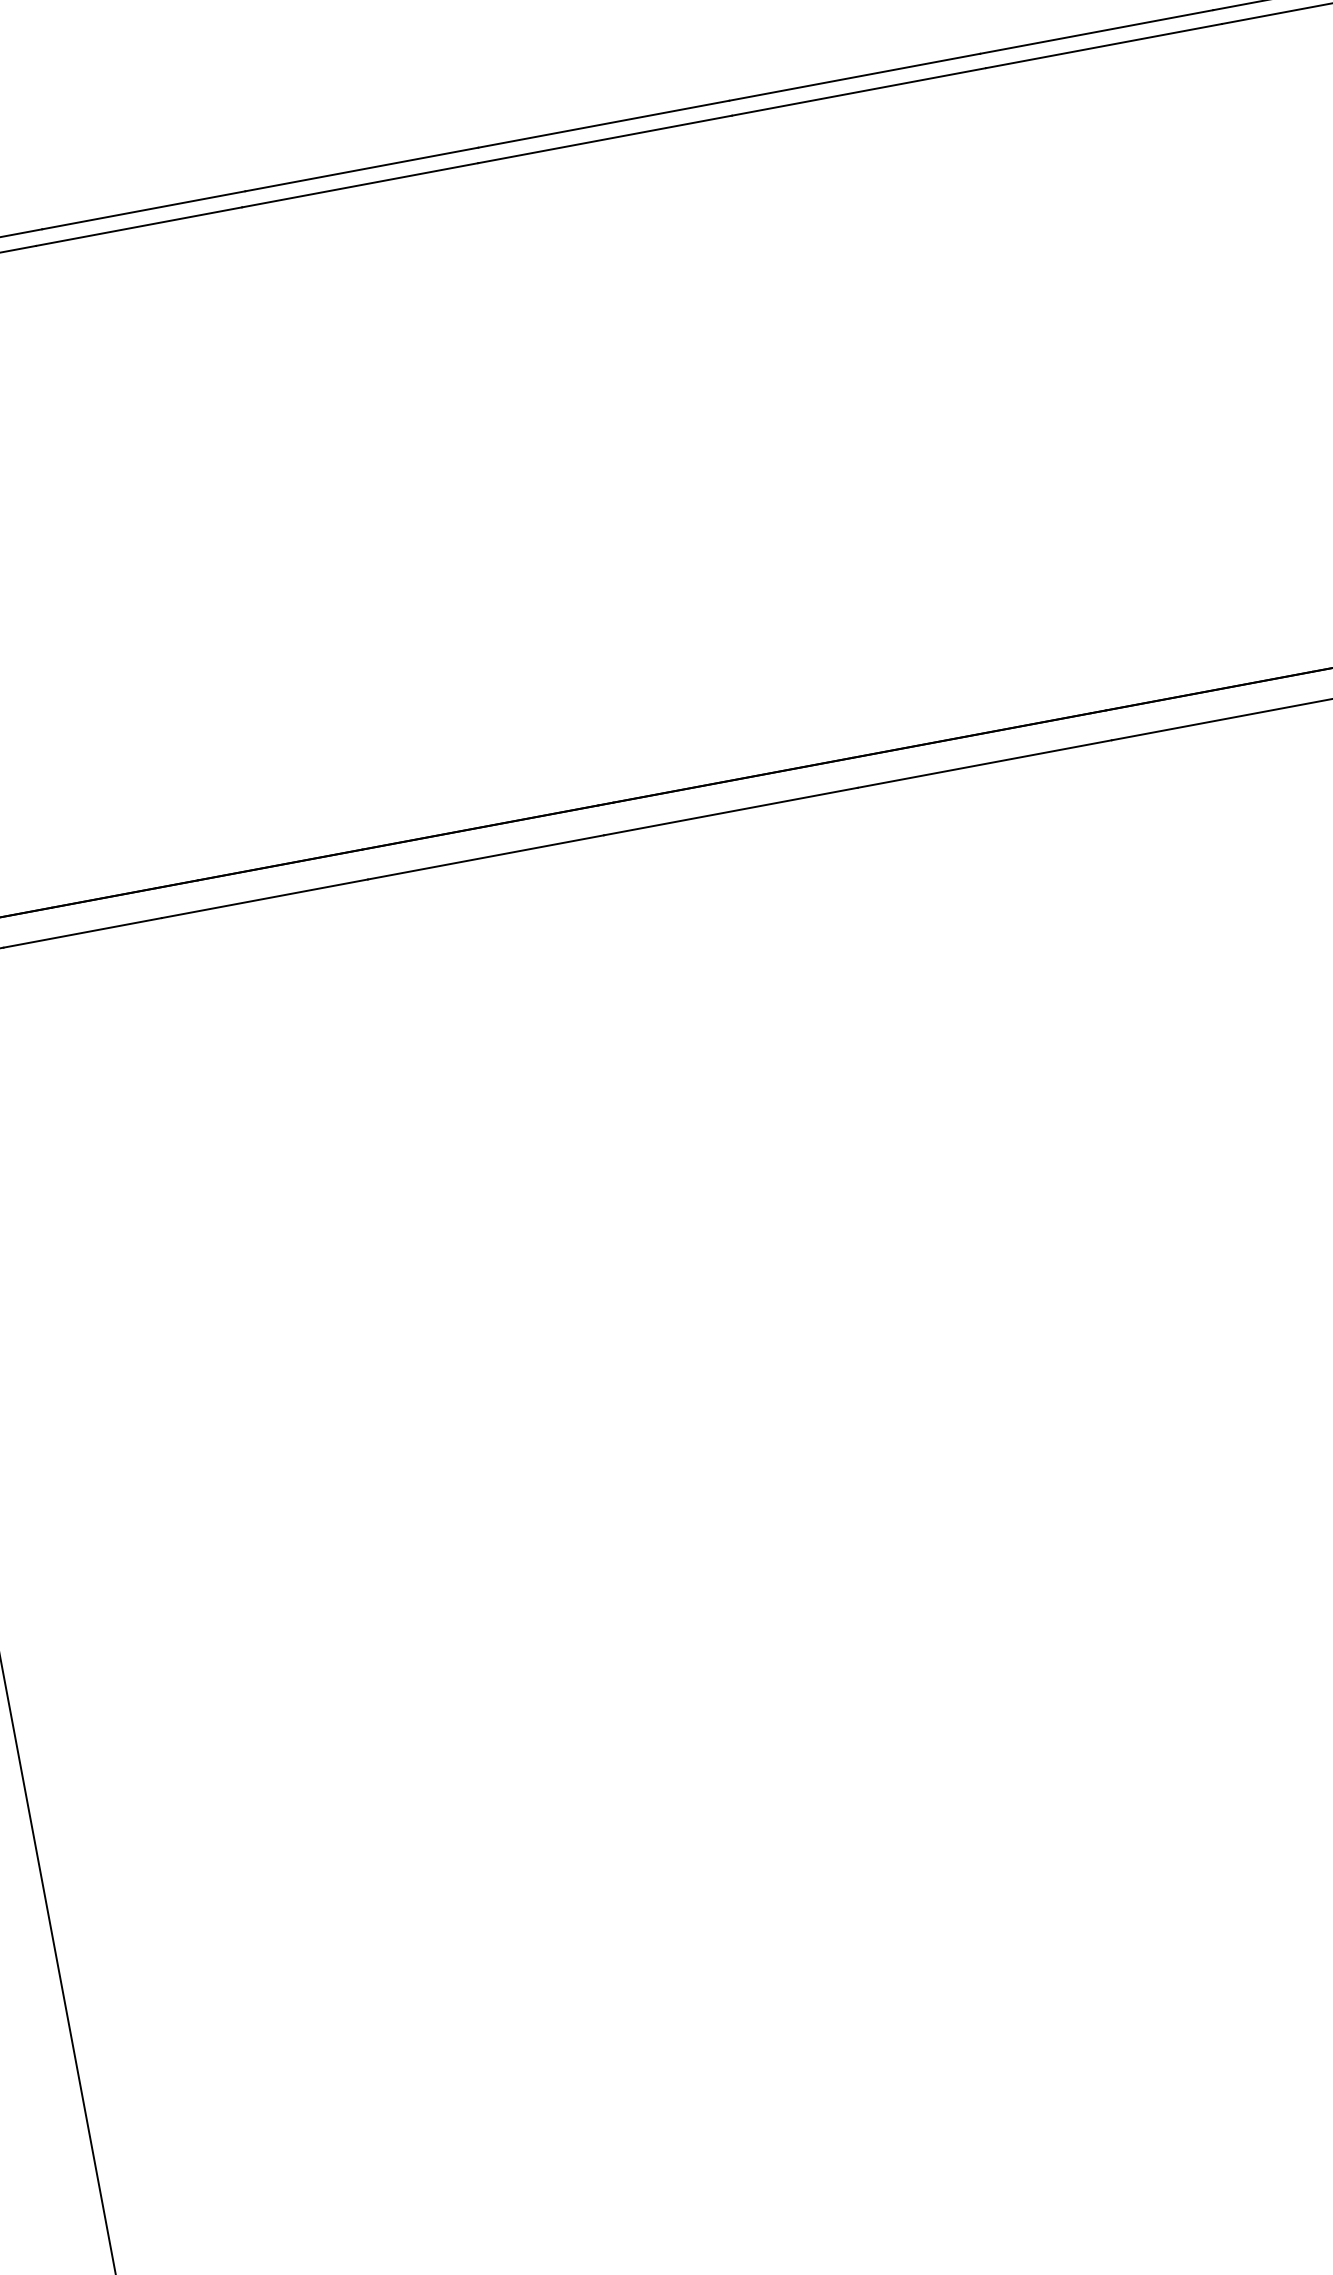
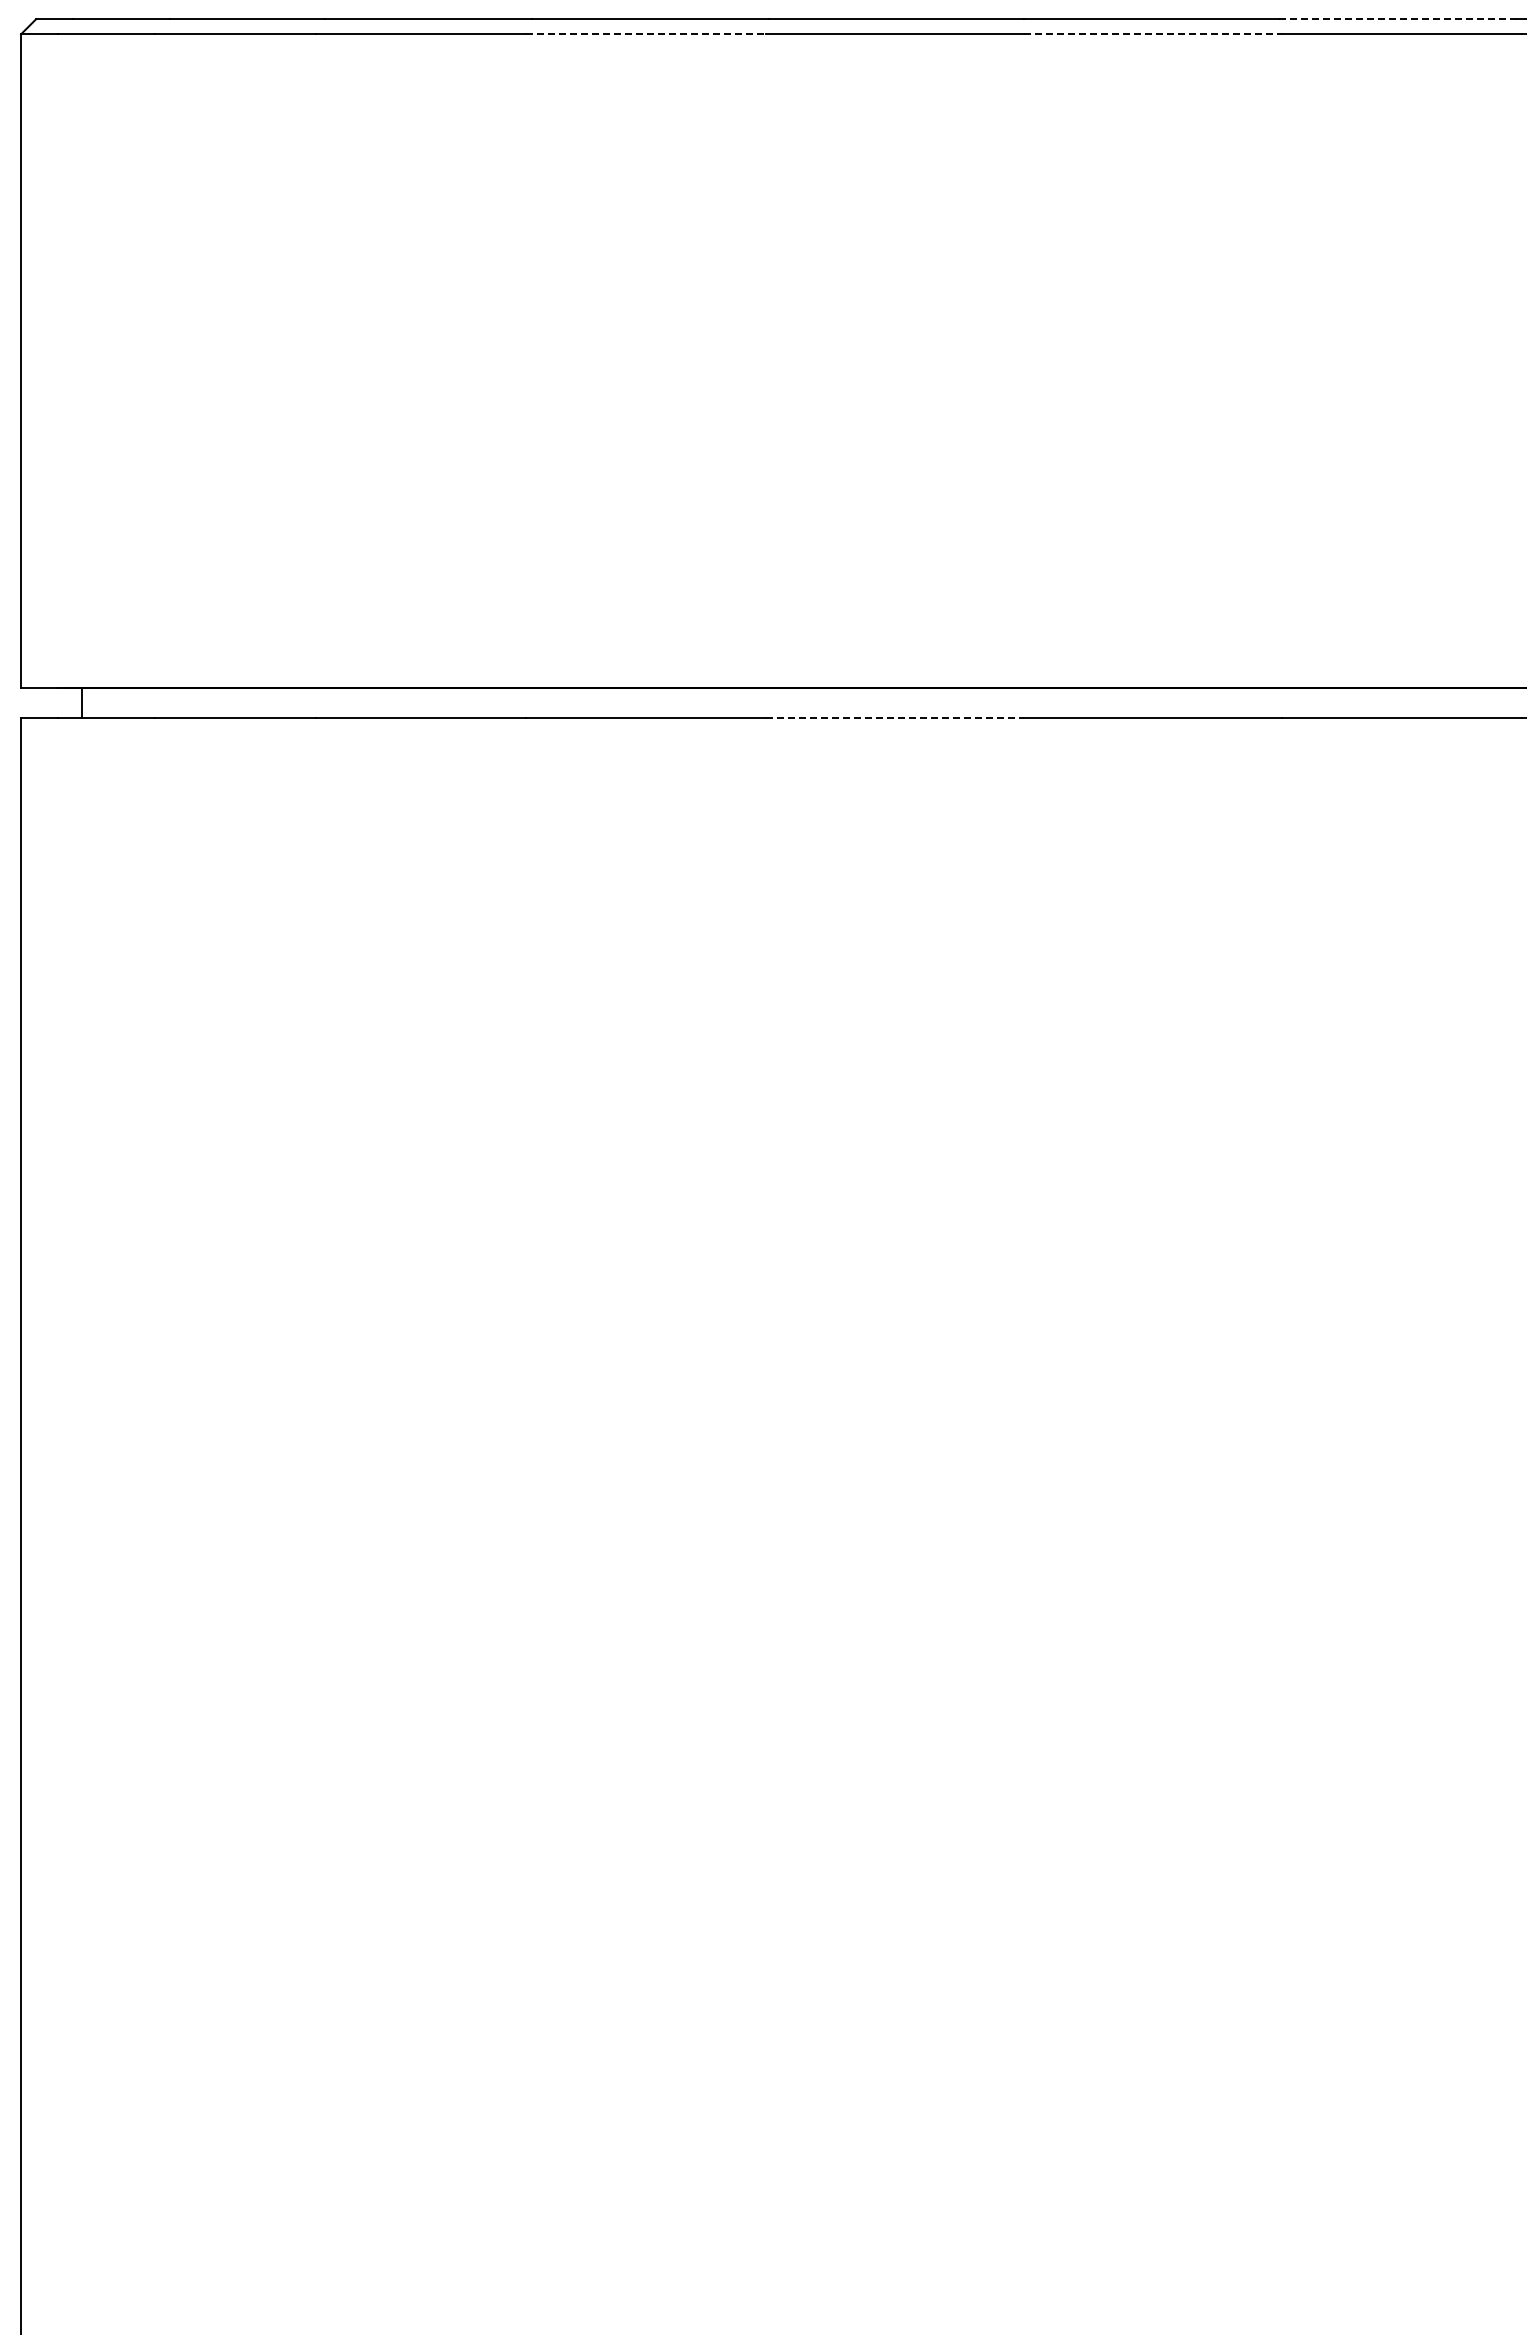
line: (1096, 32) -> (1397, 19), solid -> dashed
line: (859, 92) -> (1153, 34), solid -> dashed
line: (361, 185) -> (646, 34), solid -> dashed
line: (731, 811) -> (895, 718), solid -> dashed

